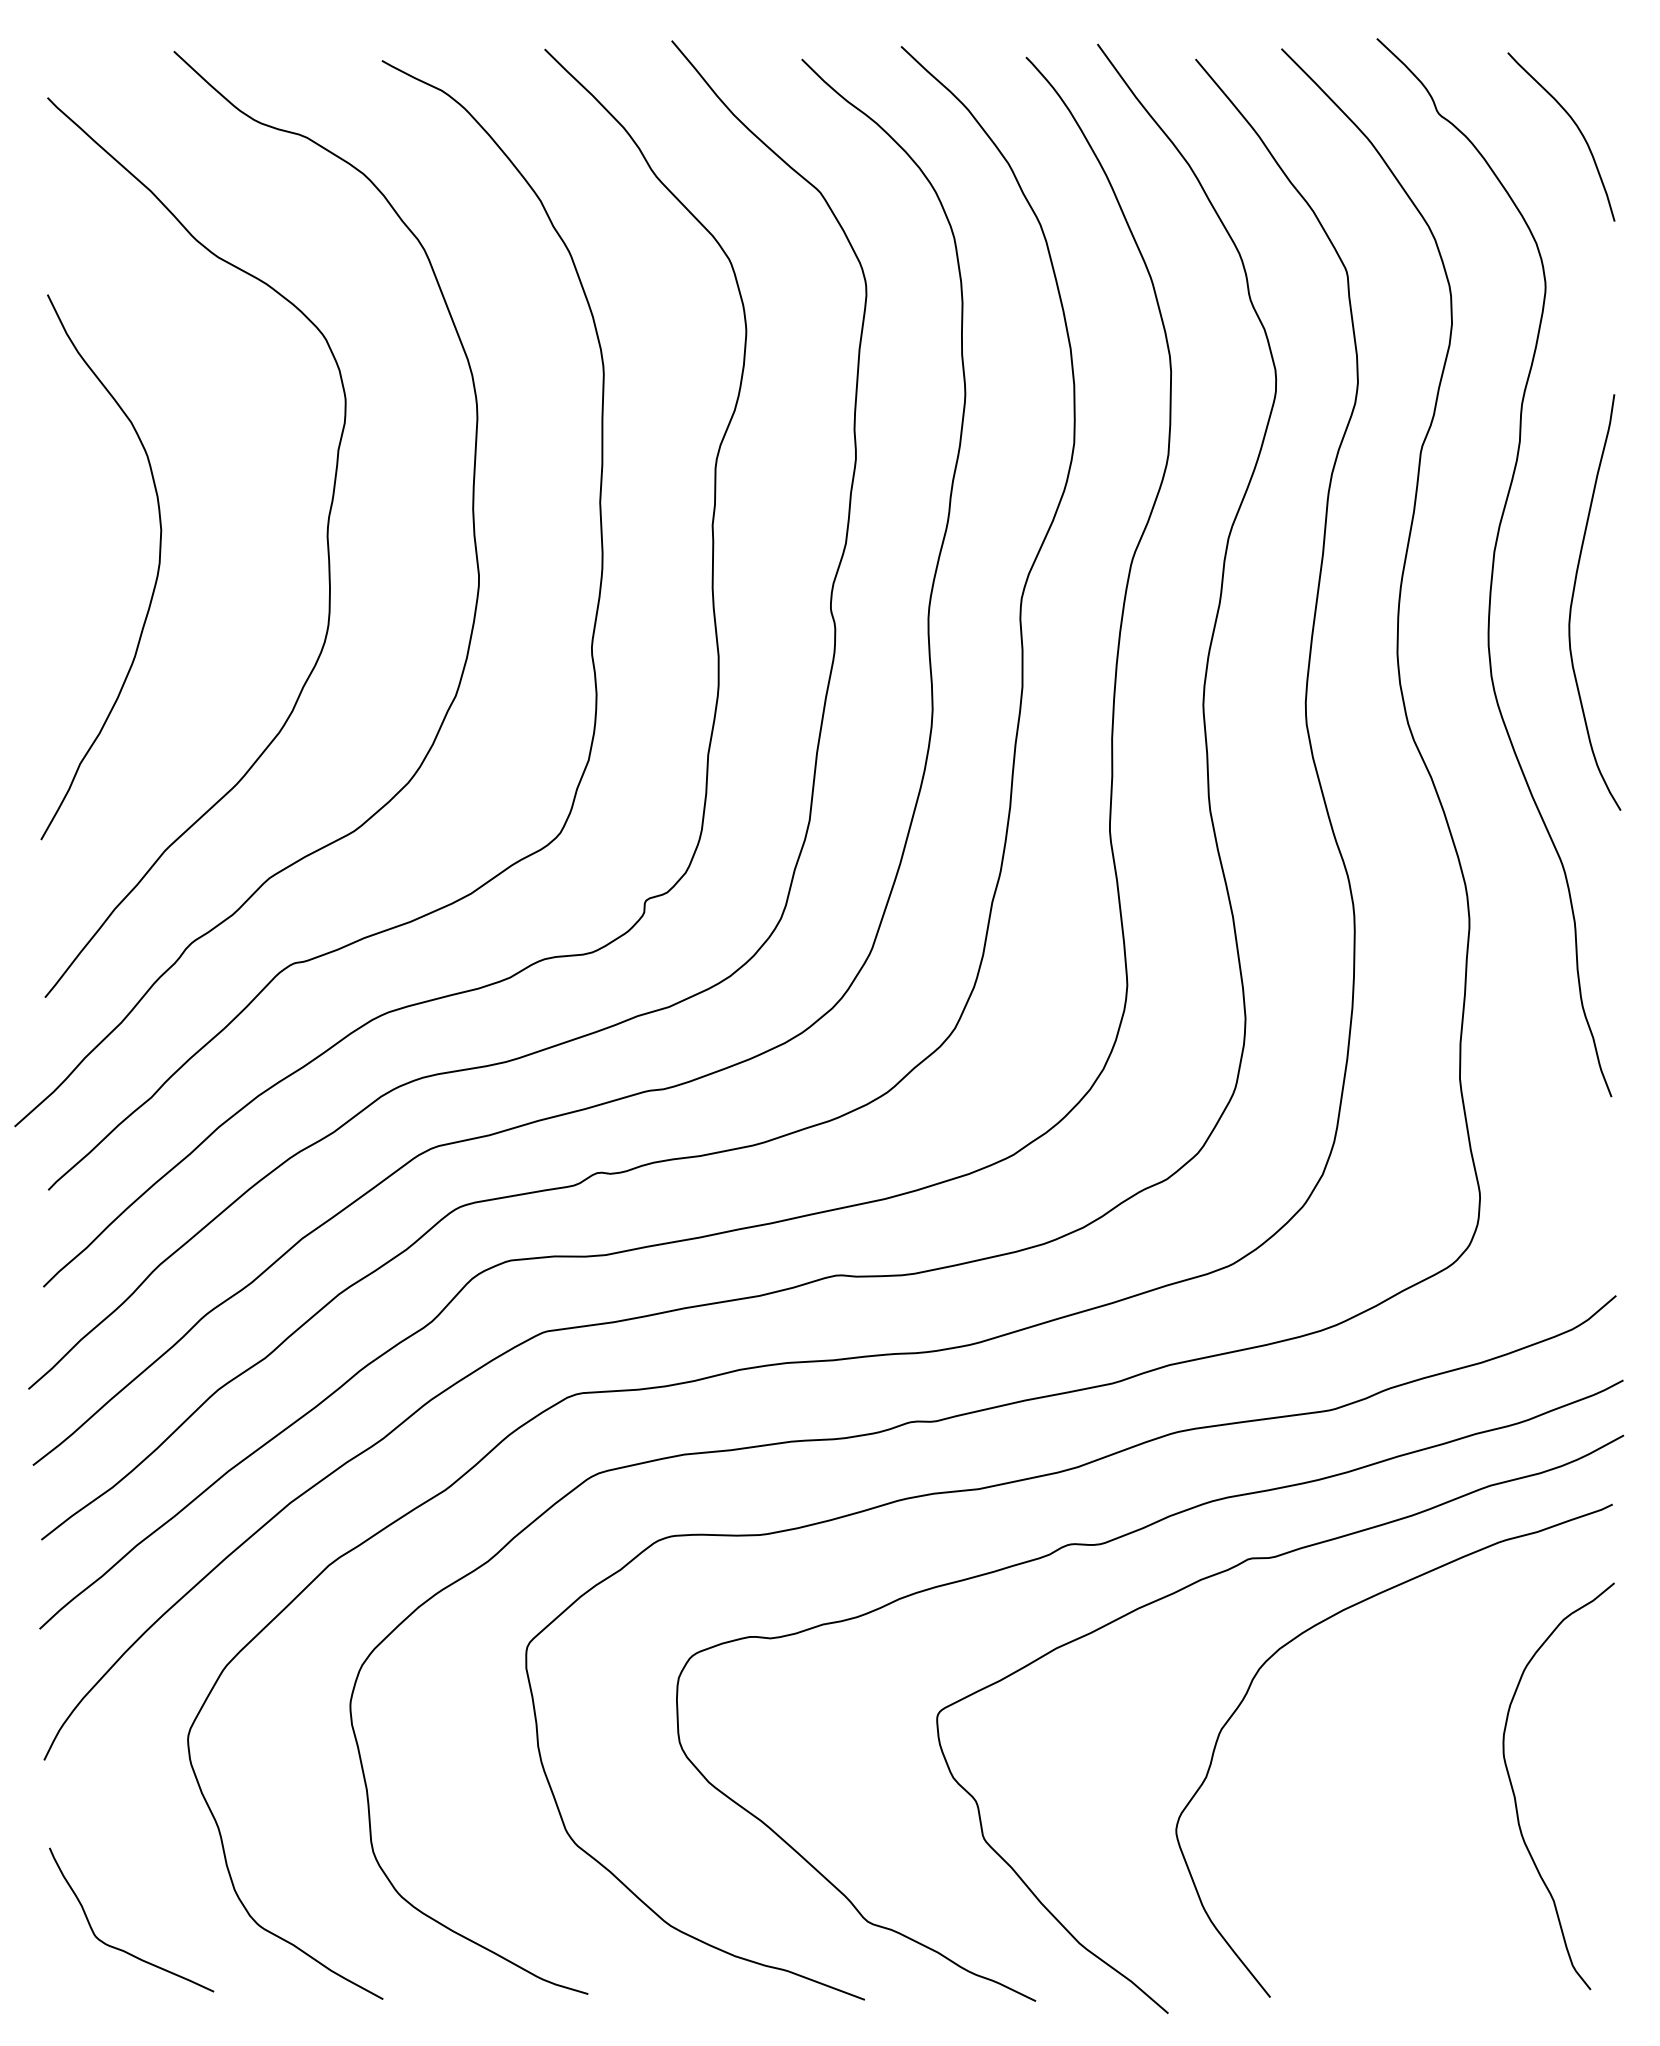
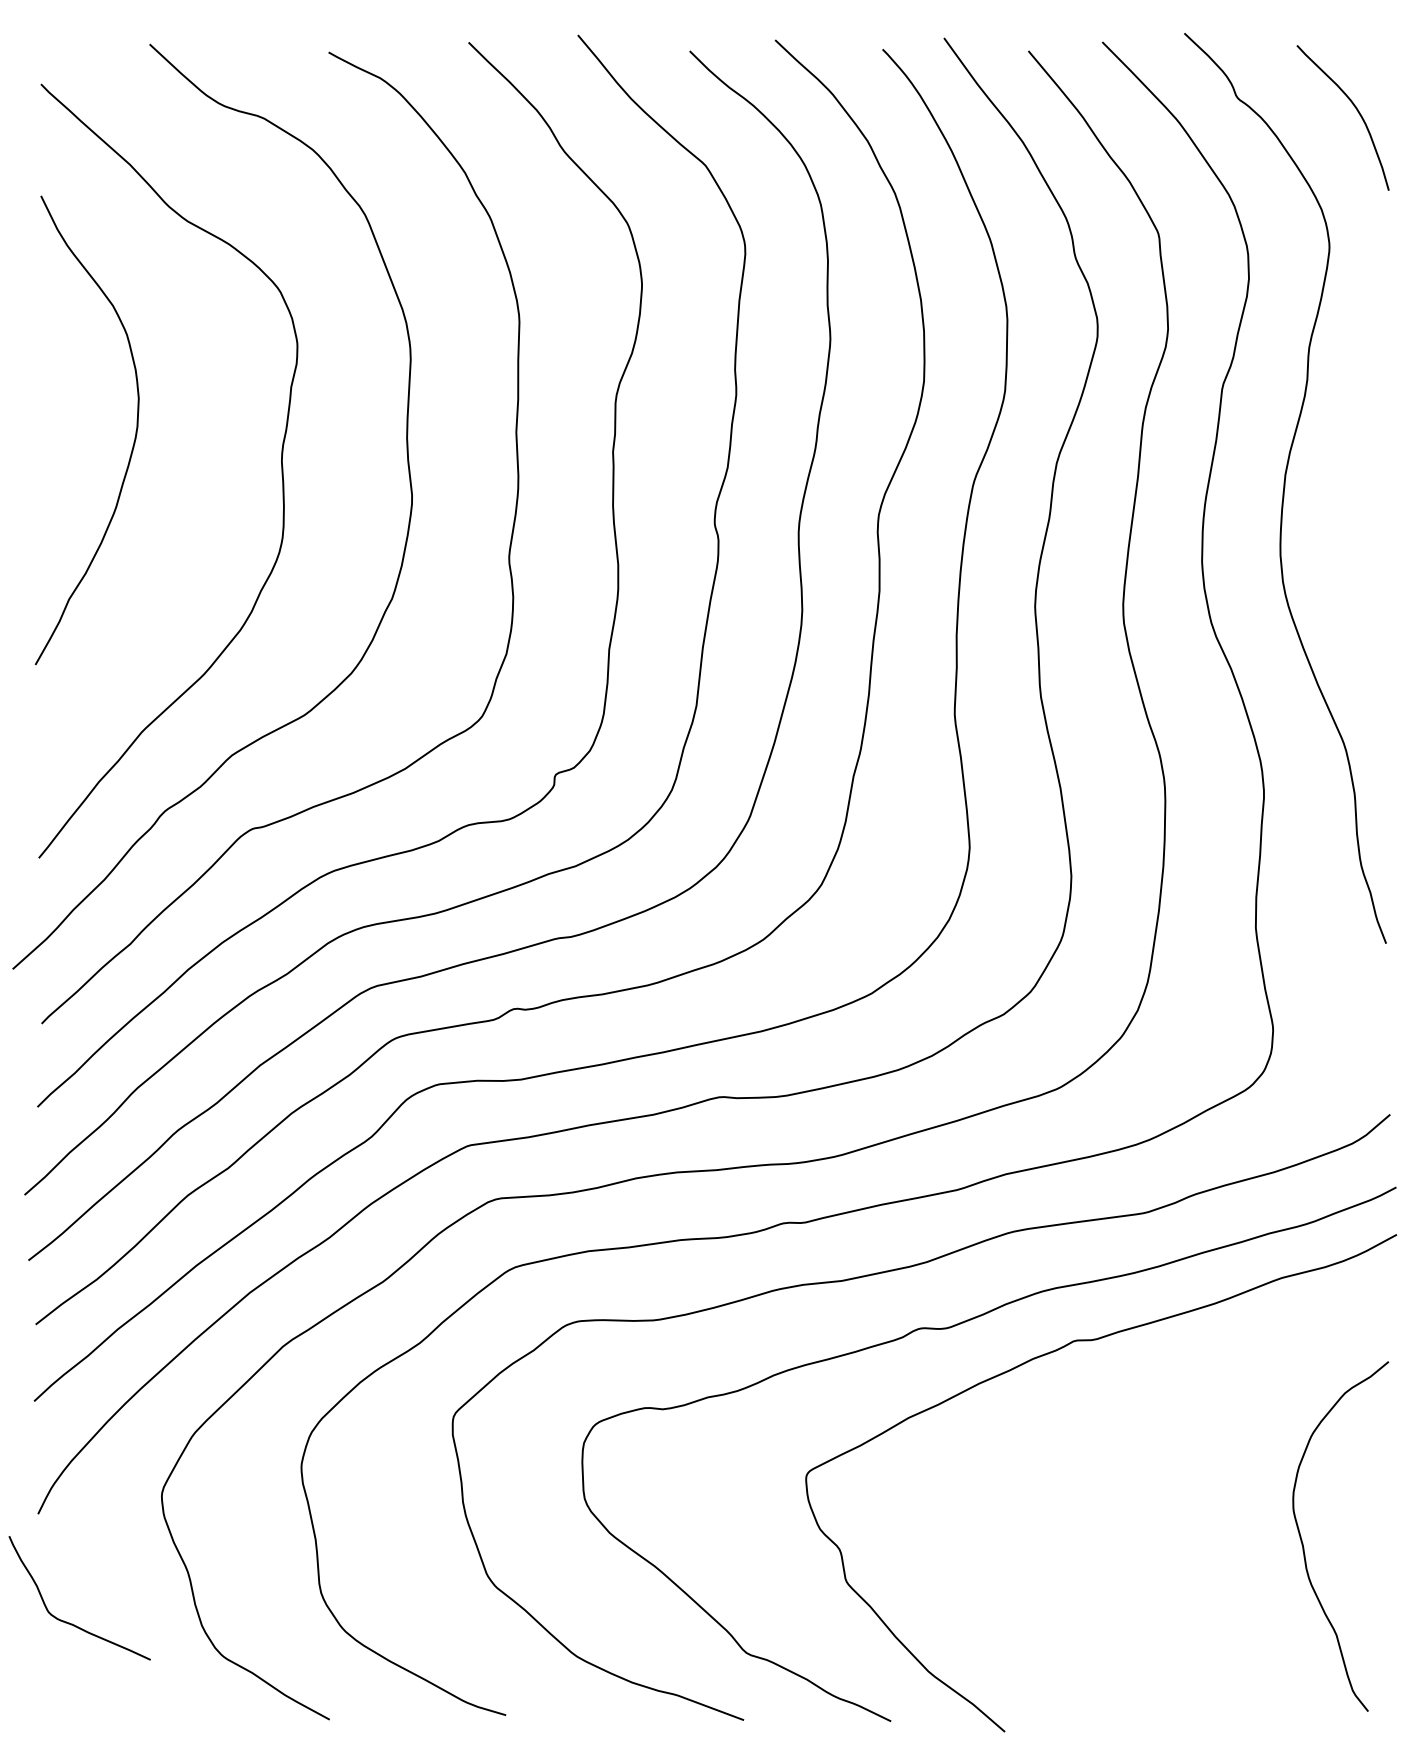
curve: (155, 579) -> (133, 440), moved
curve: (1573, 599) -> (1353, 515), removed
curve: (1321, 1623) -> (1136, 1396), removed
curve: (117, 1947) -> (67, 1621), moved

